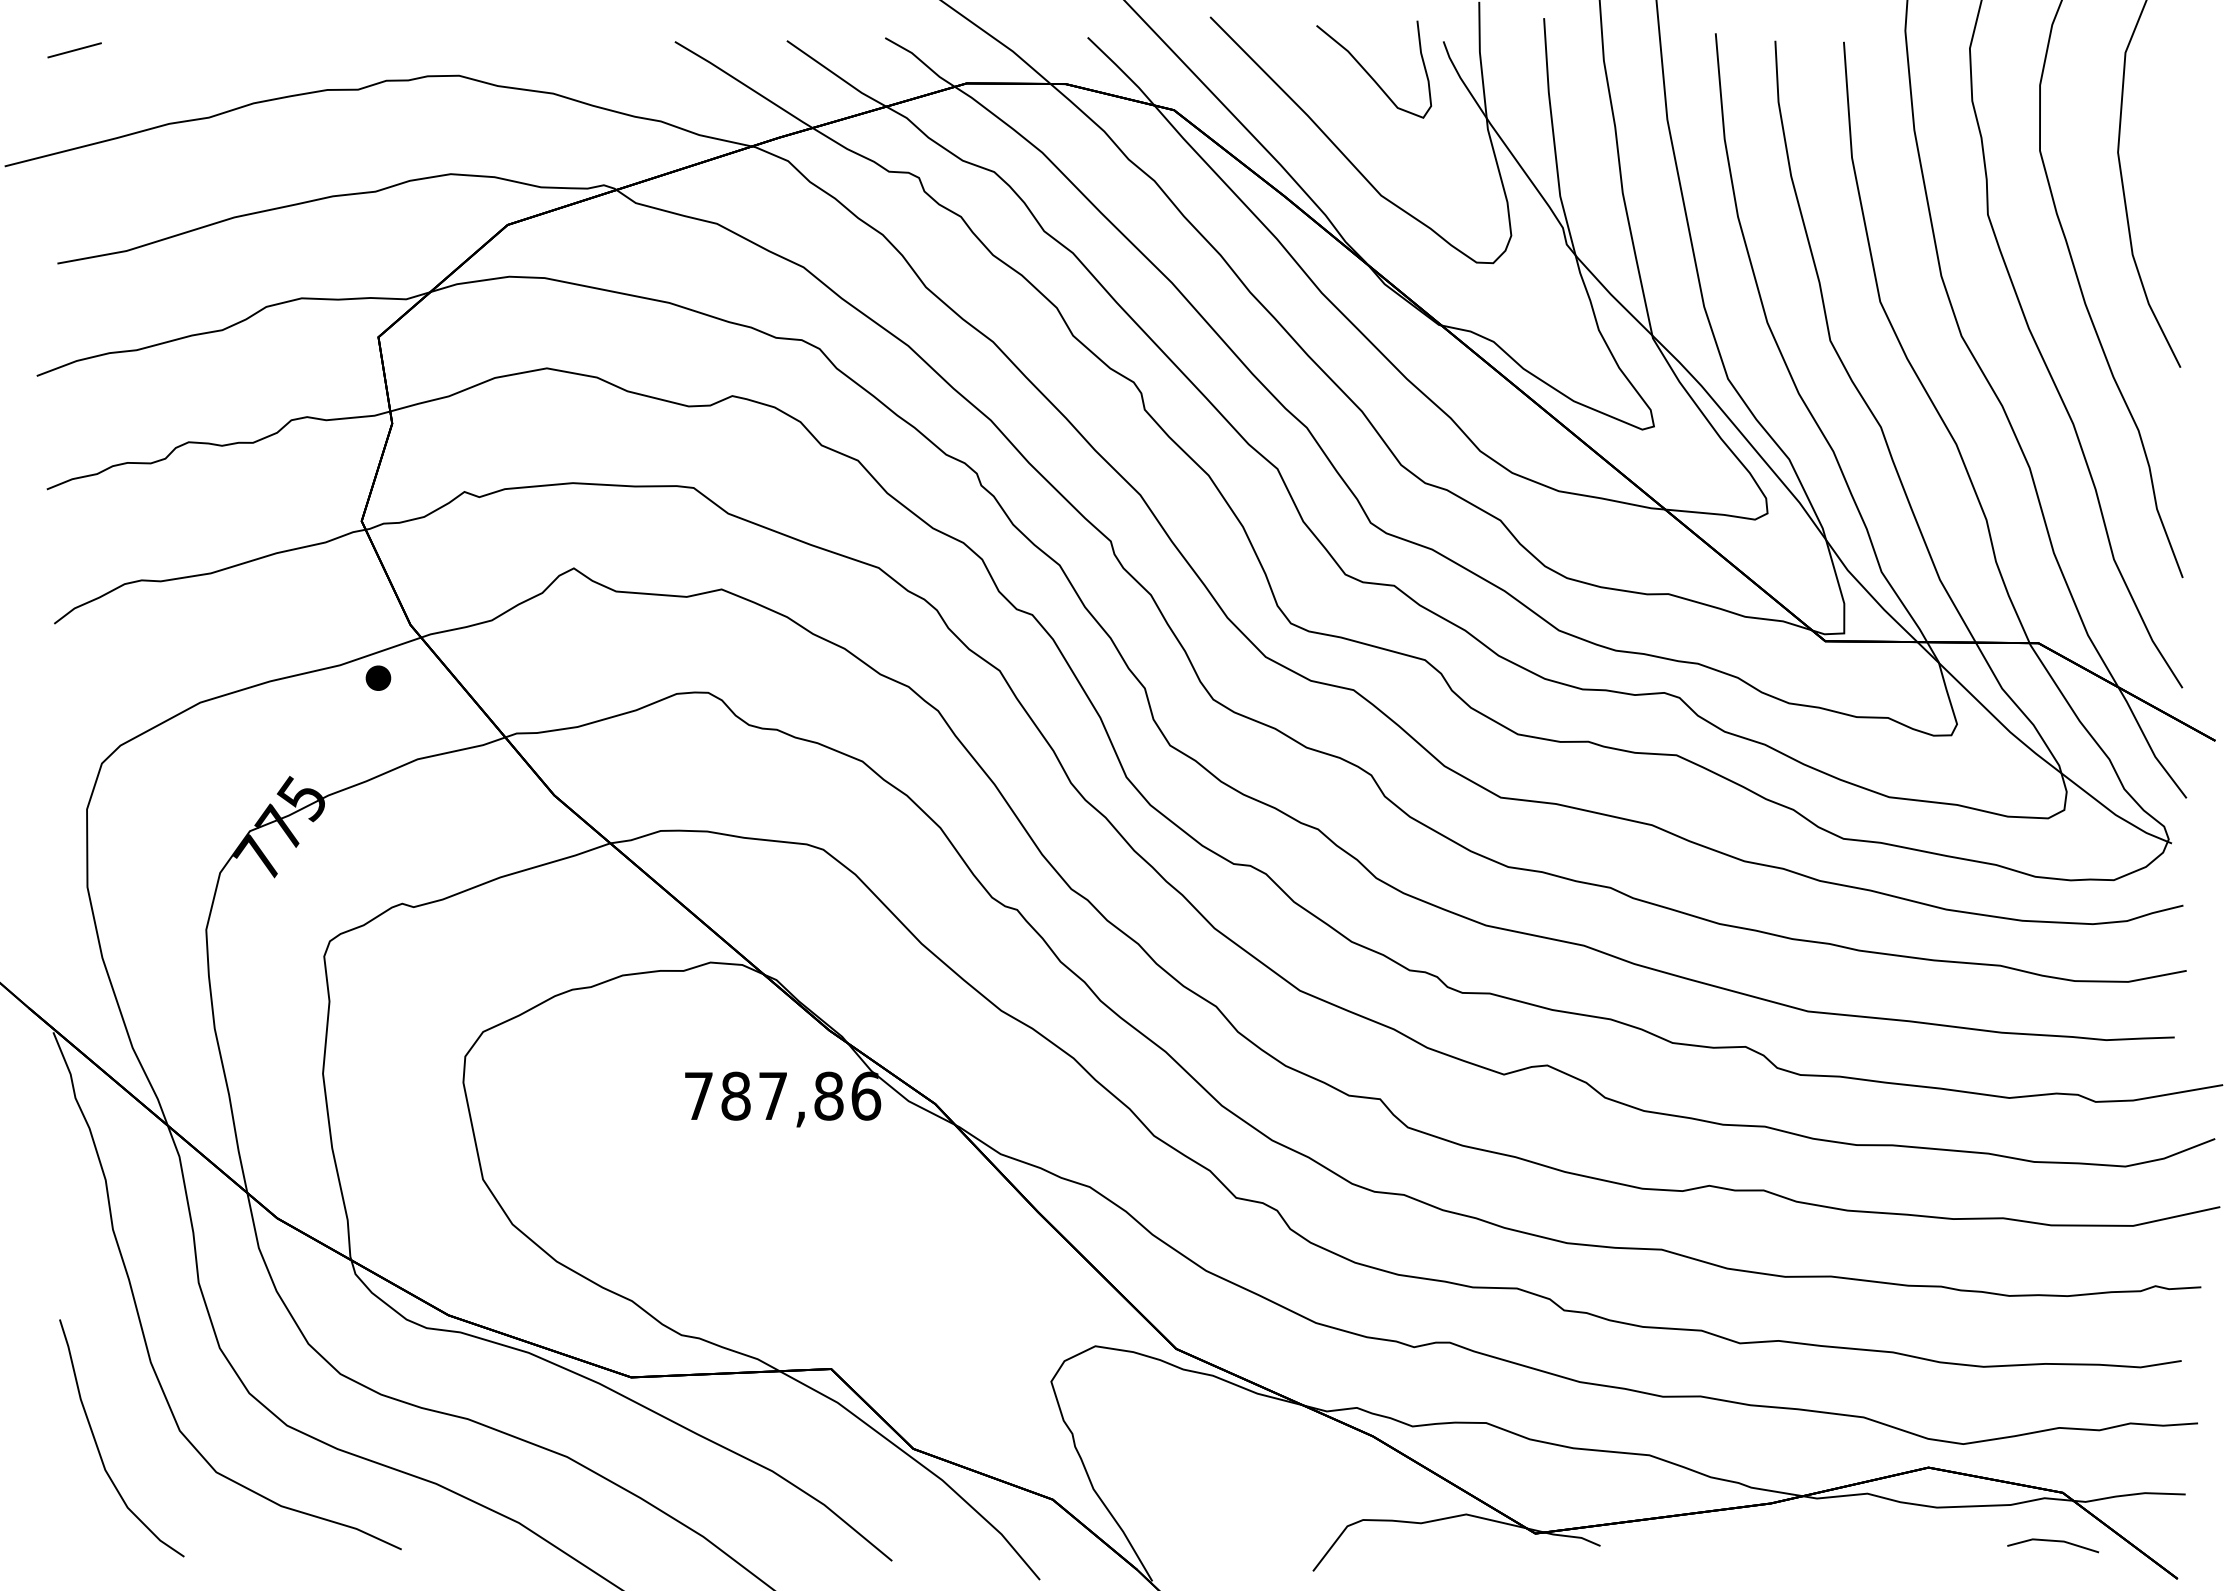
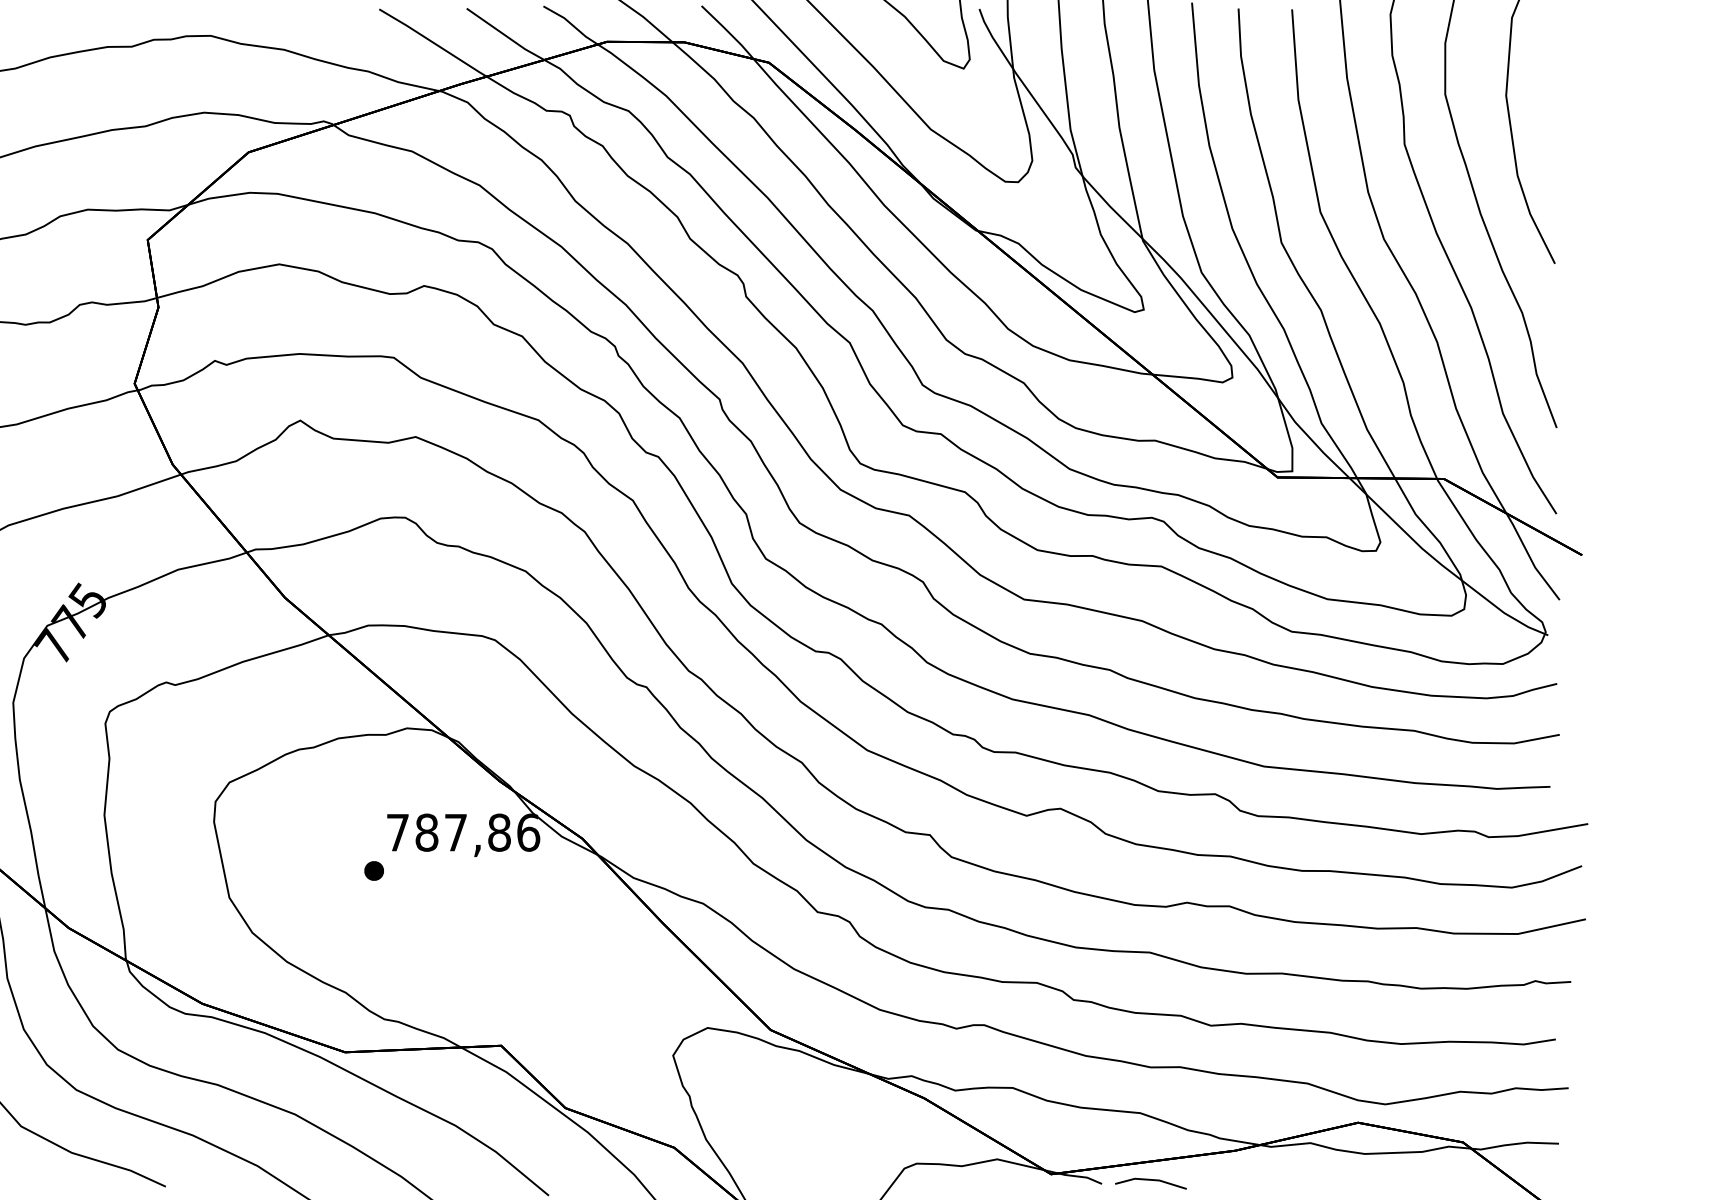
part: (378, 677) -> (374, 870), moved
line: (2053, 1541) -> (1151, 1180), moved

